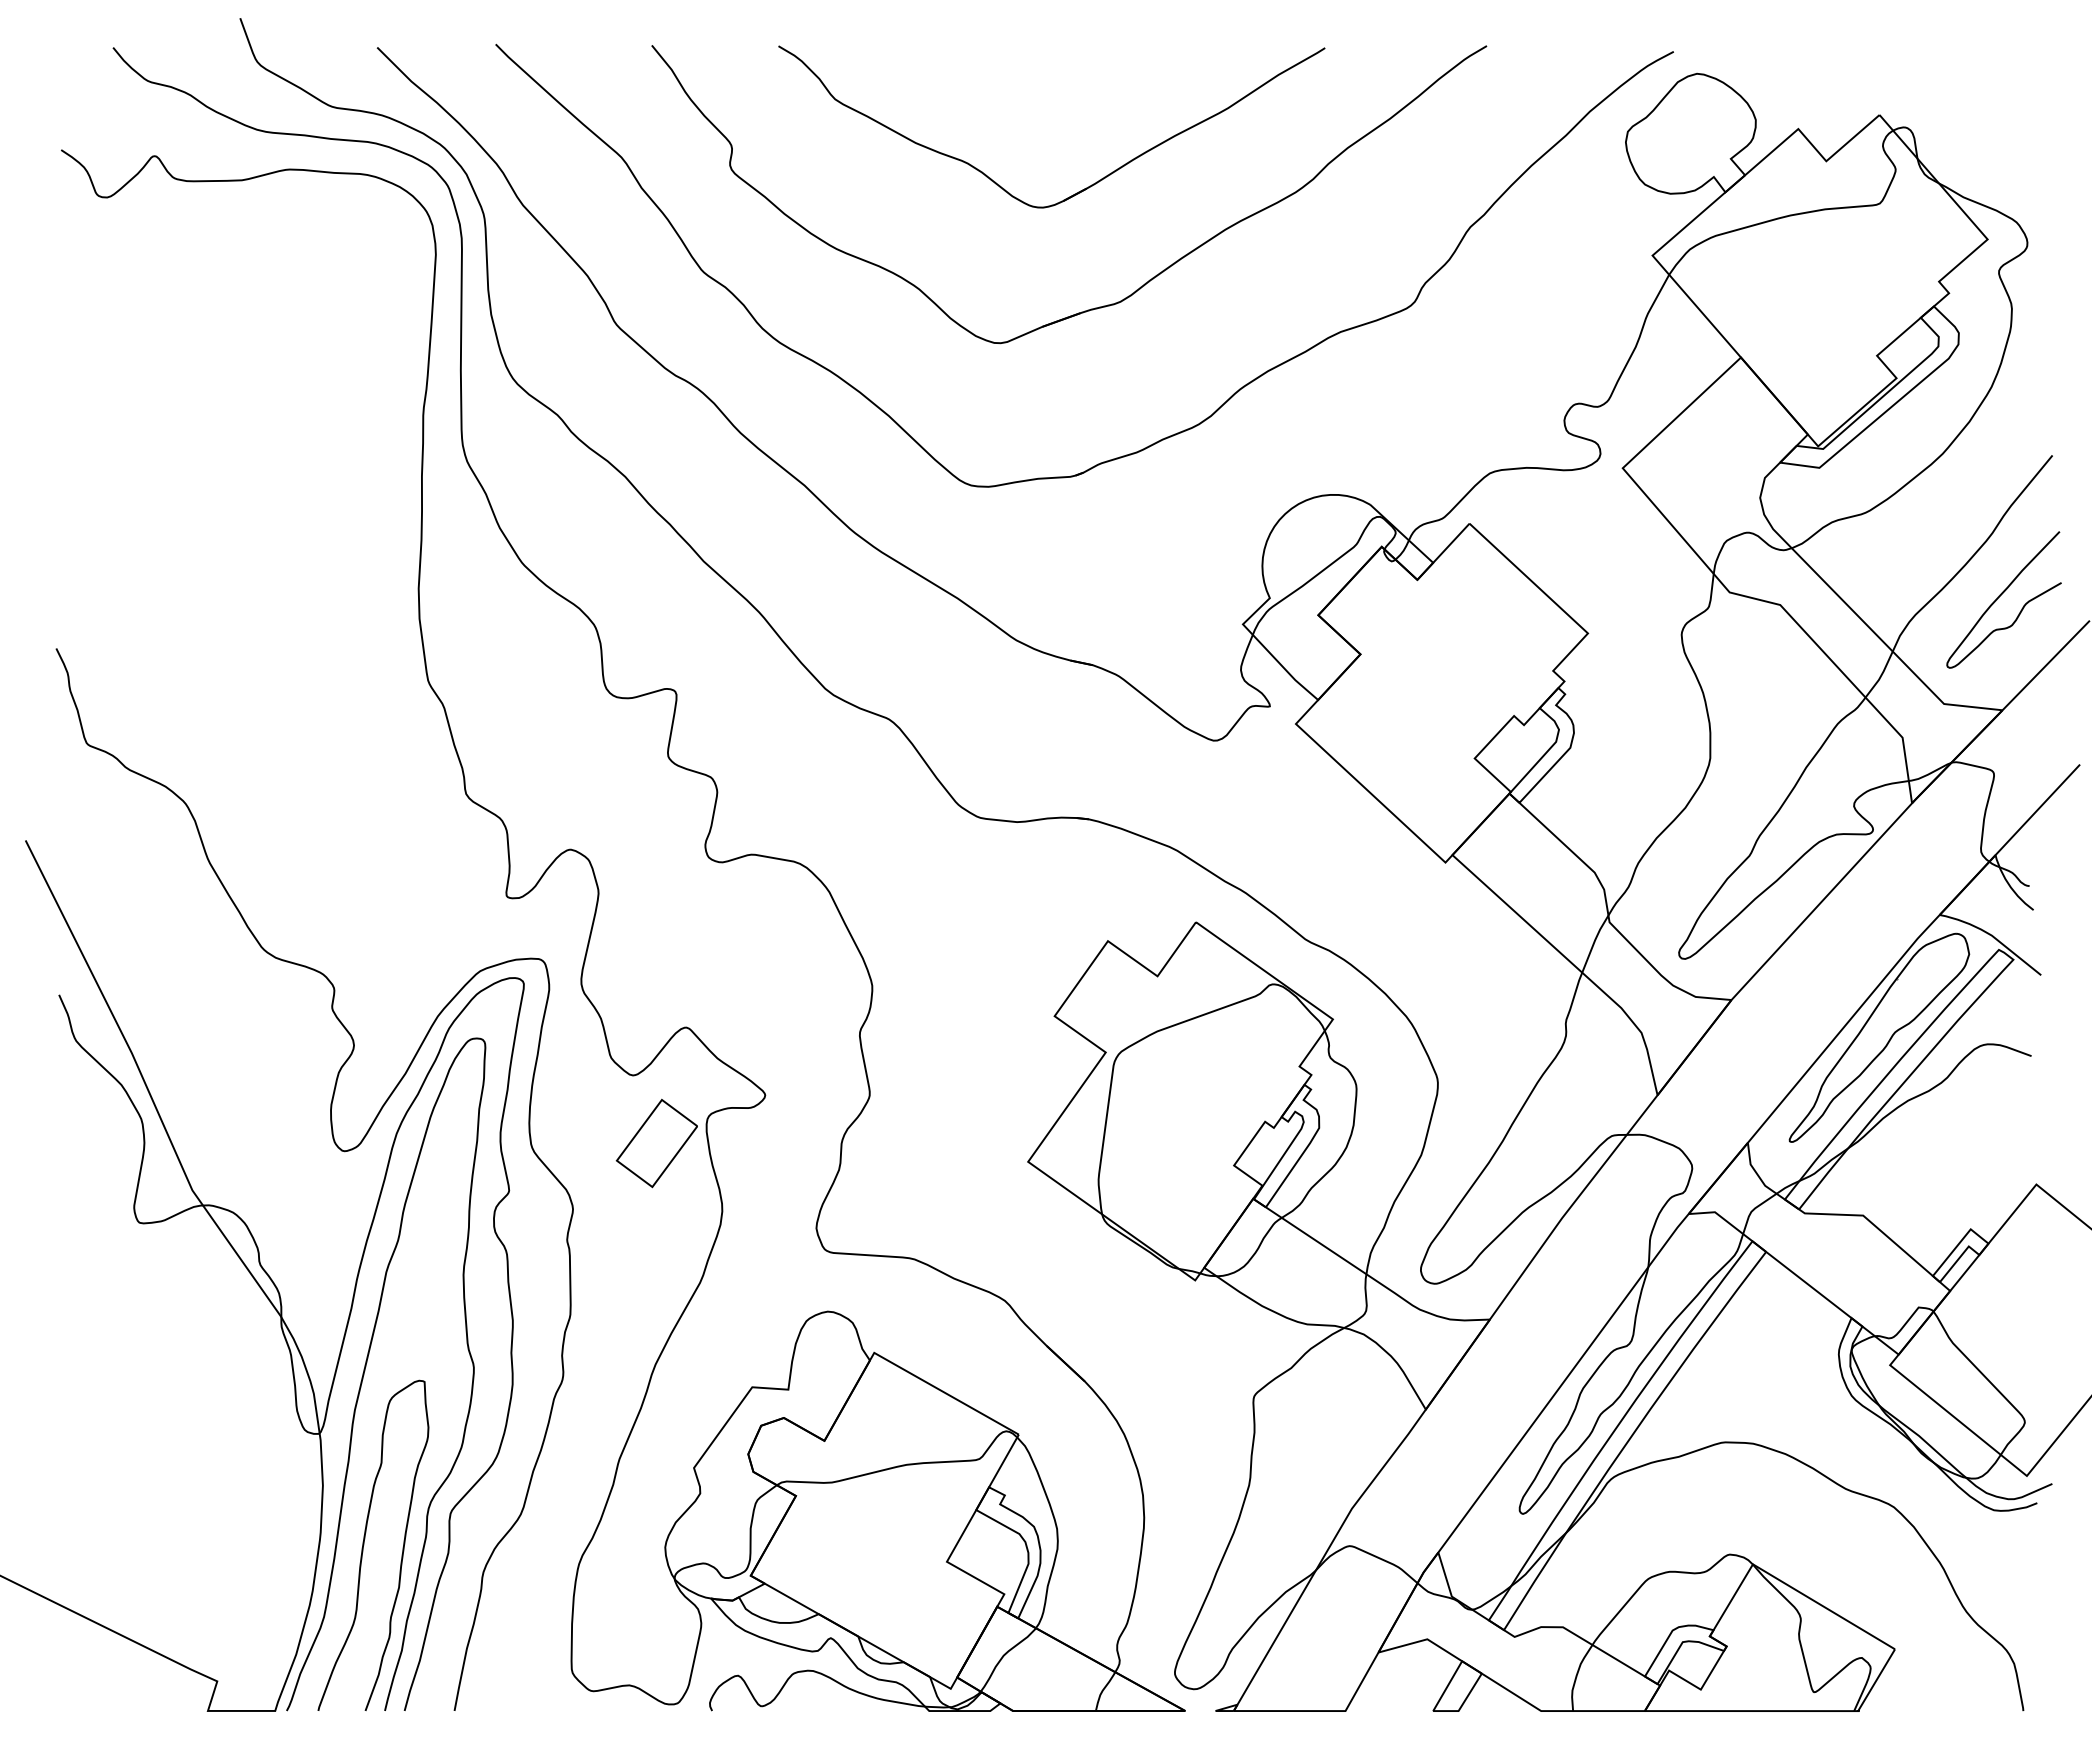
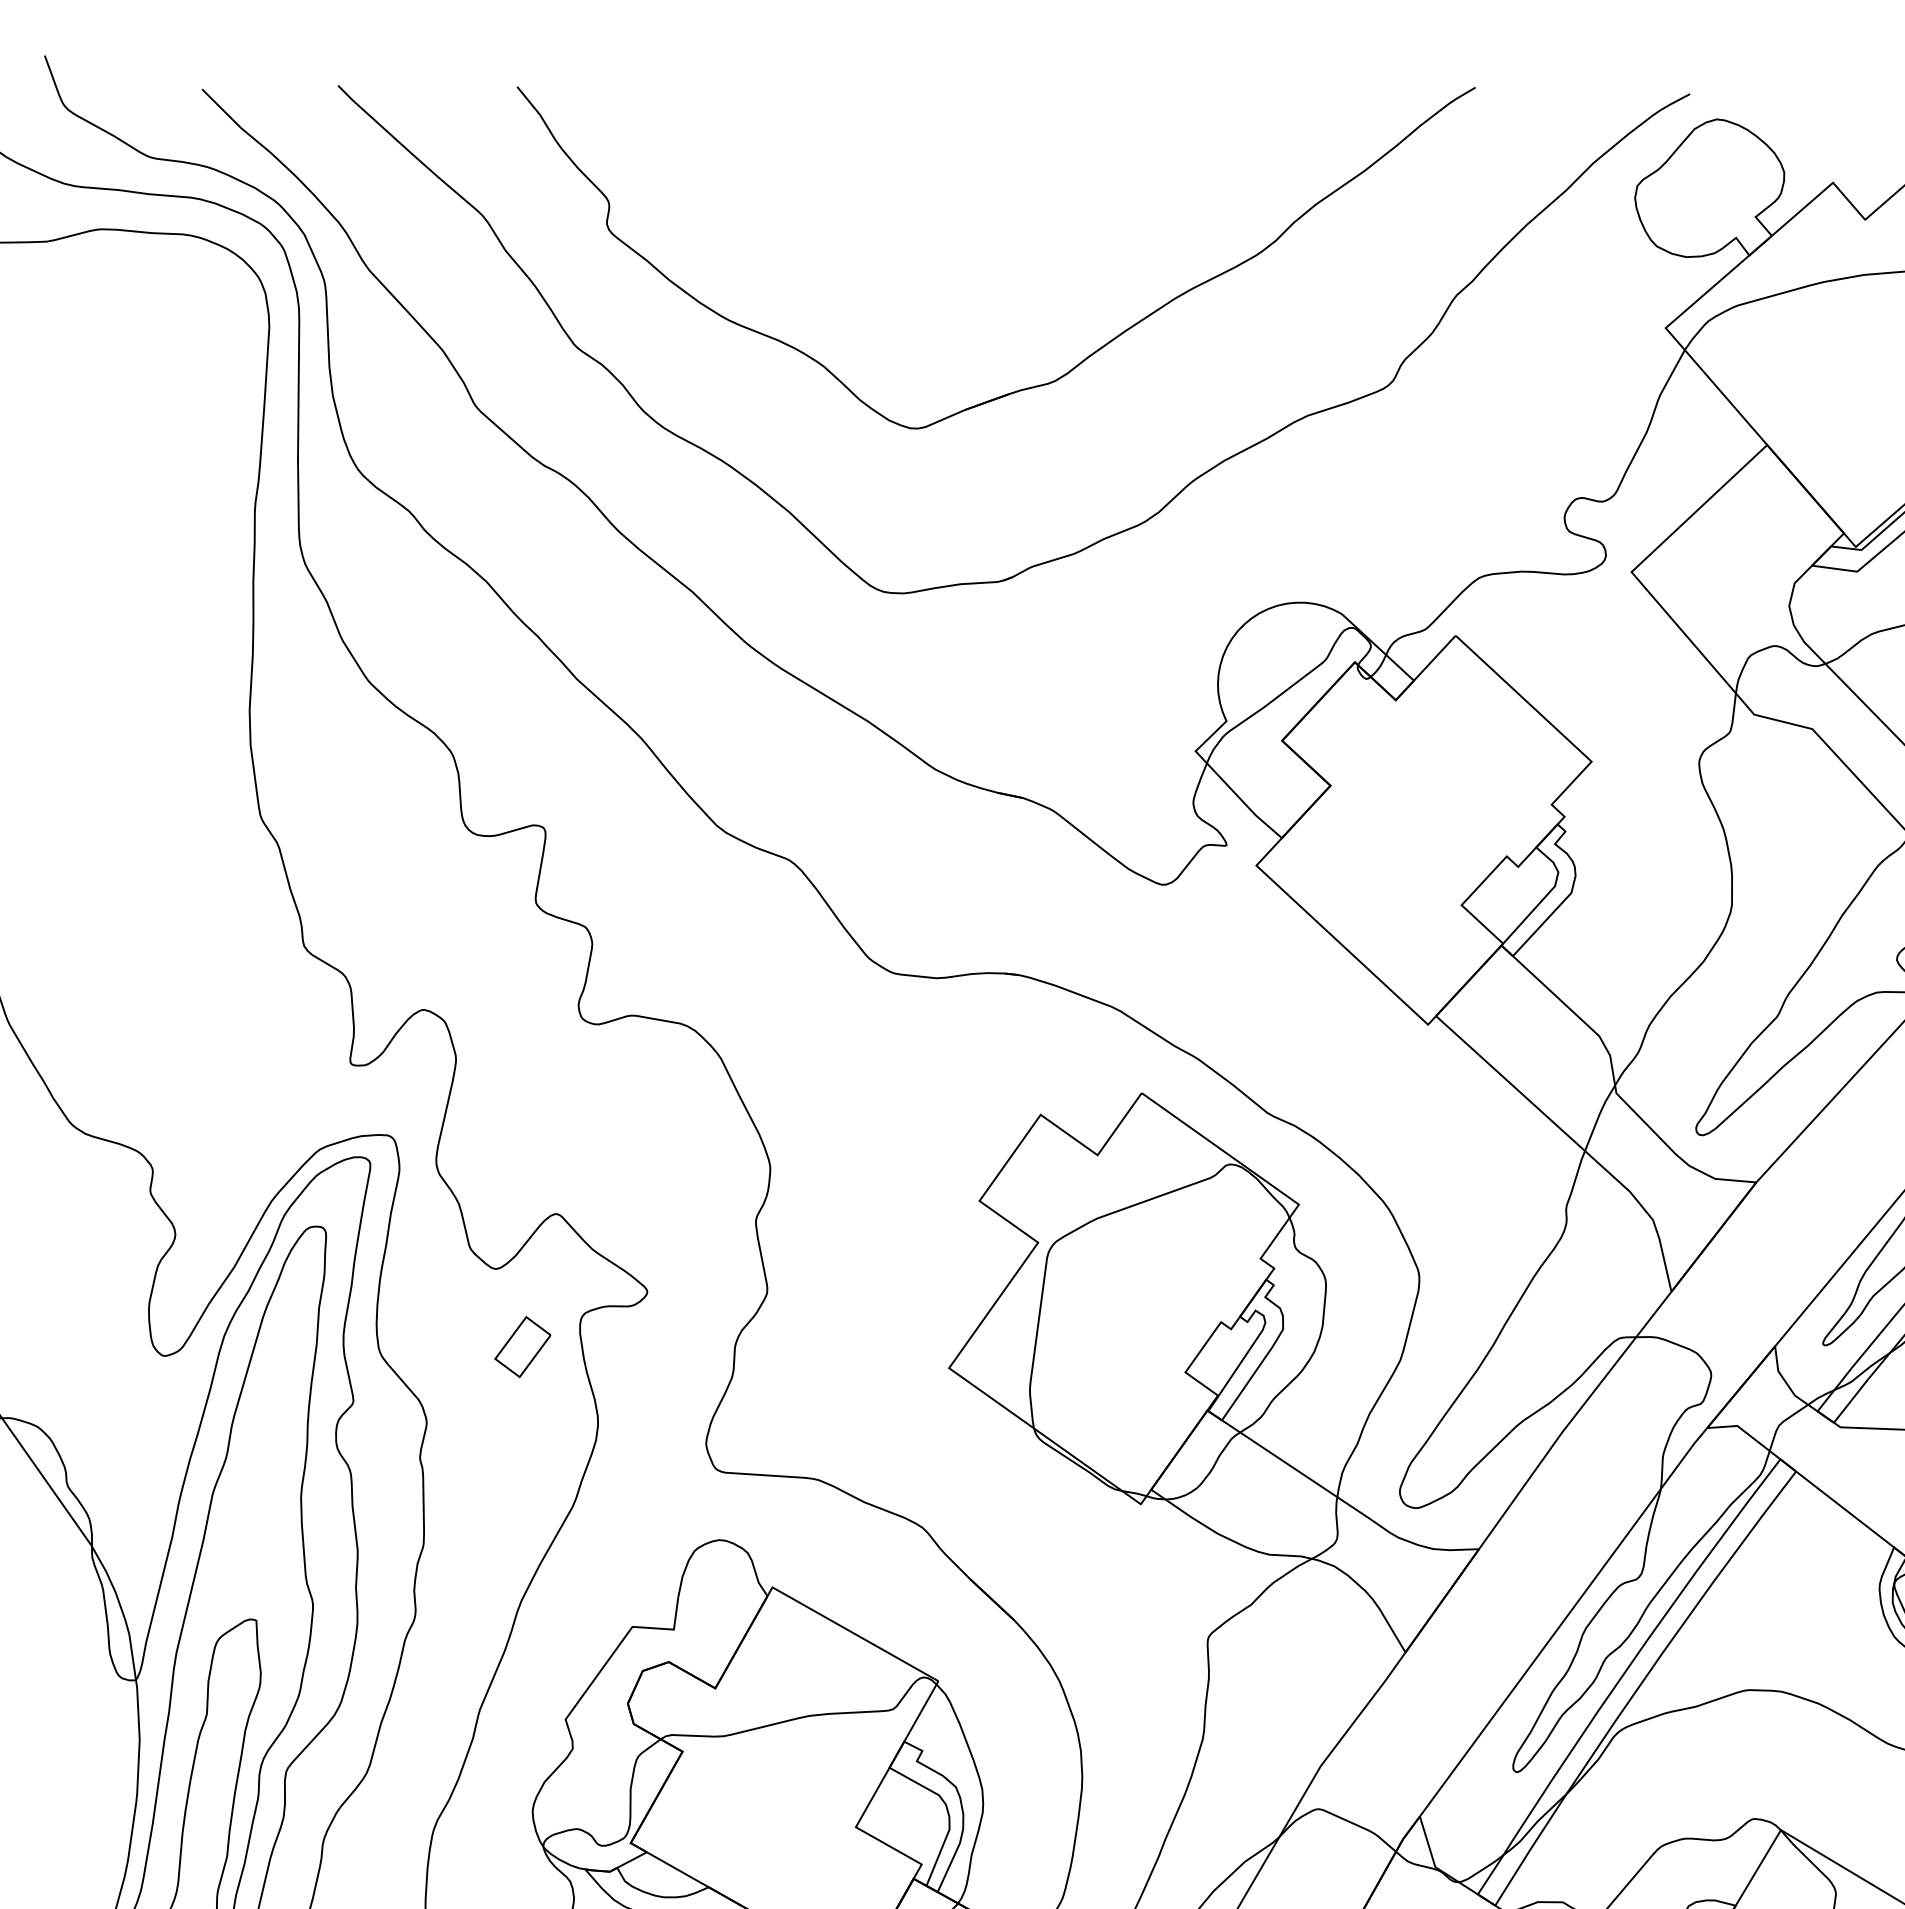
part: (1089, 185) -> (1019, 247), removed
part: (656, 1143) -> (522, 1347), size x0.6

